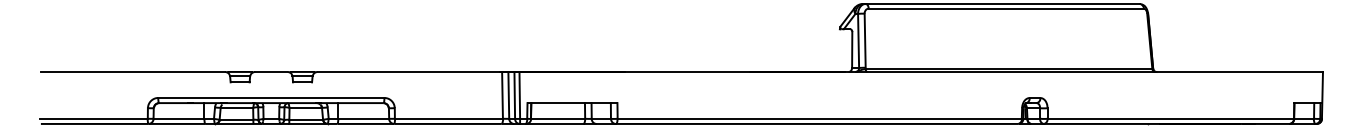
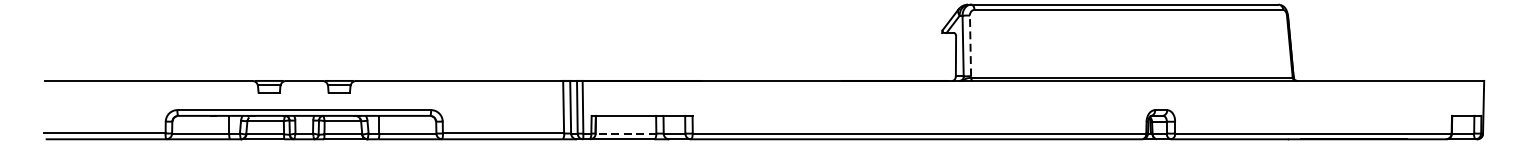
line: (865, 40) -> (970, 45), solid -> dashed
line: (557, 118) -> (625, 133), solid -> dashed

